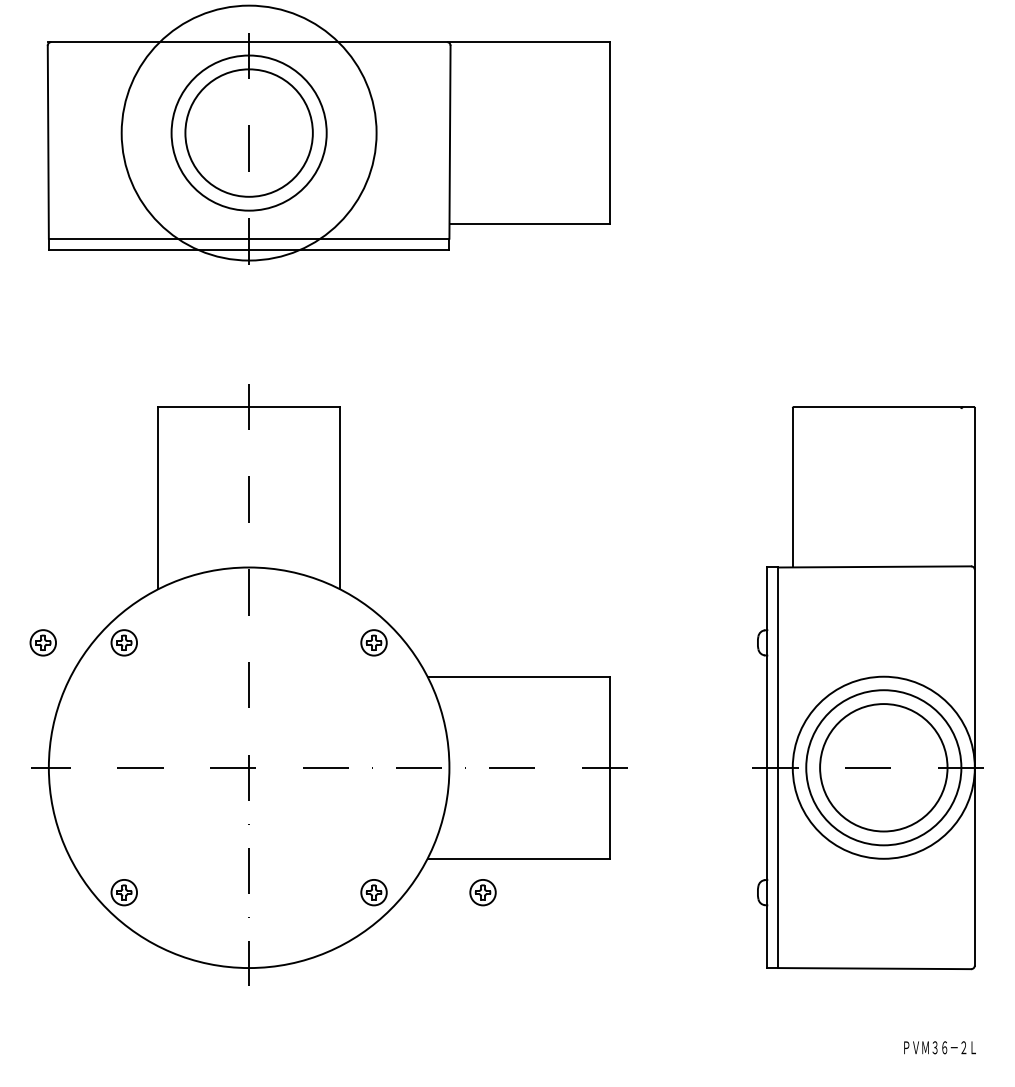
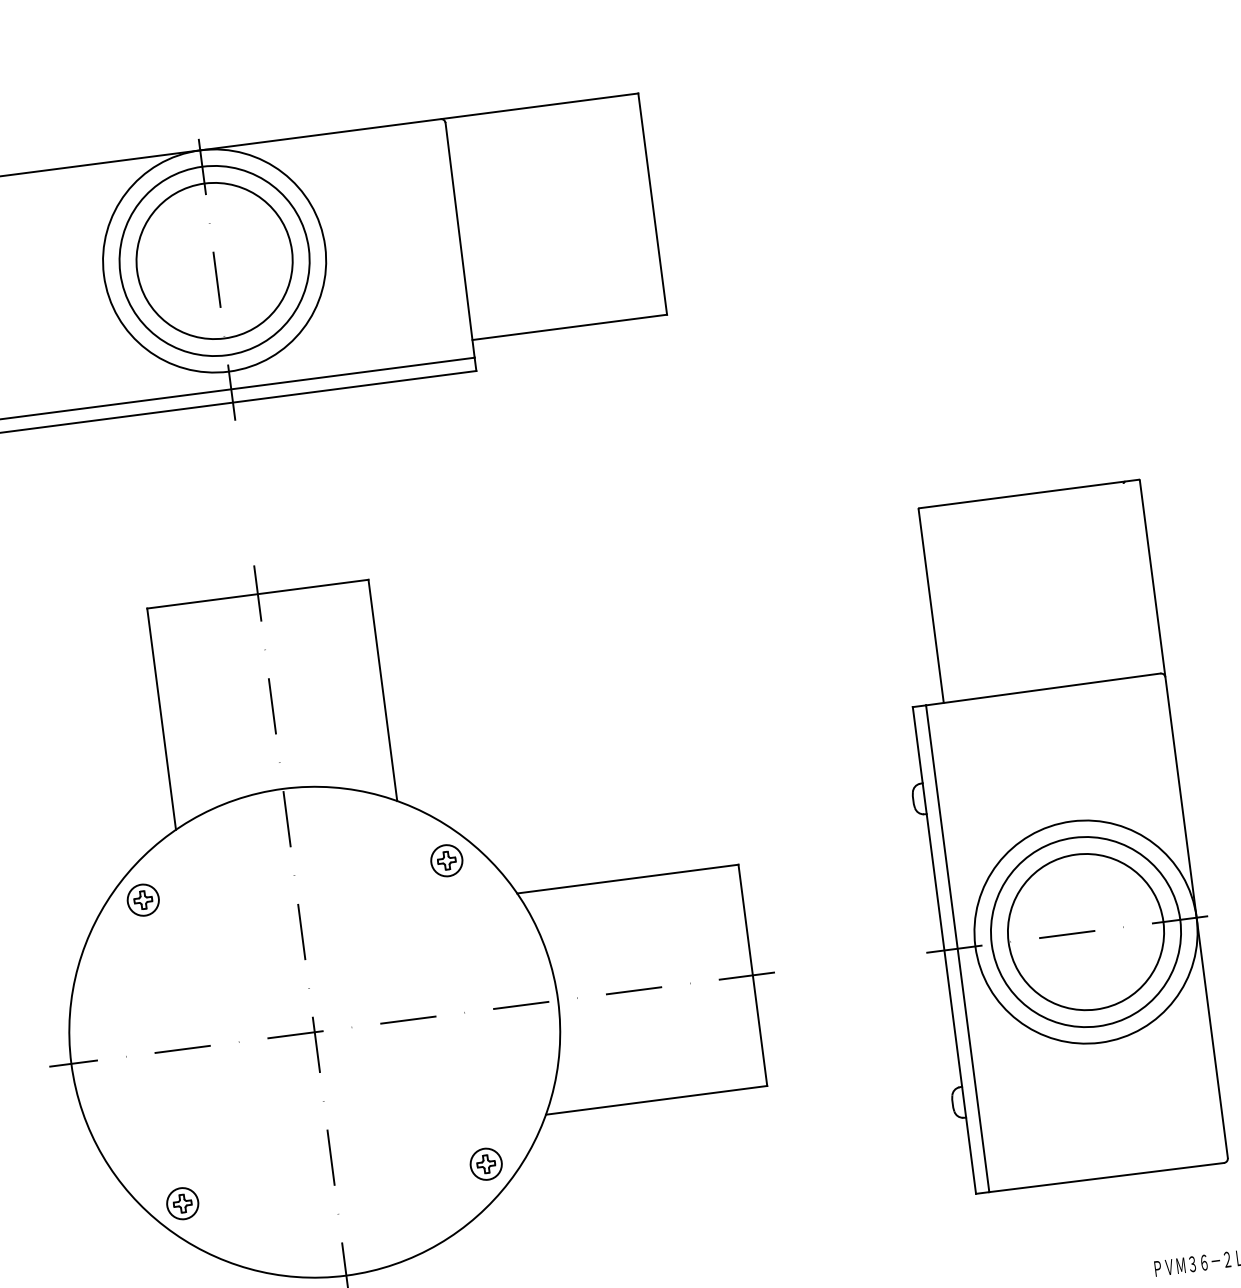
circle: (249, 133) -> (215, 261), size x0.71
part: (42, 642) -> (43, 912), removed
part: (482, 892) -> (618, 1146), removed

